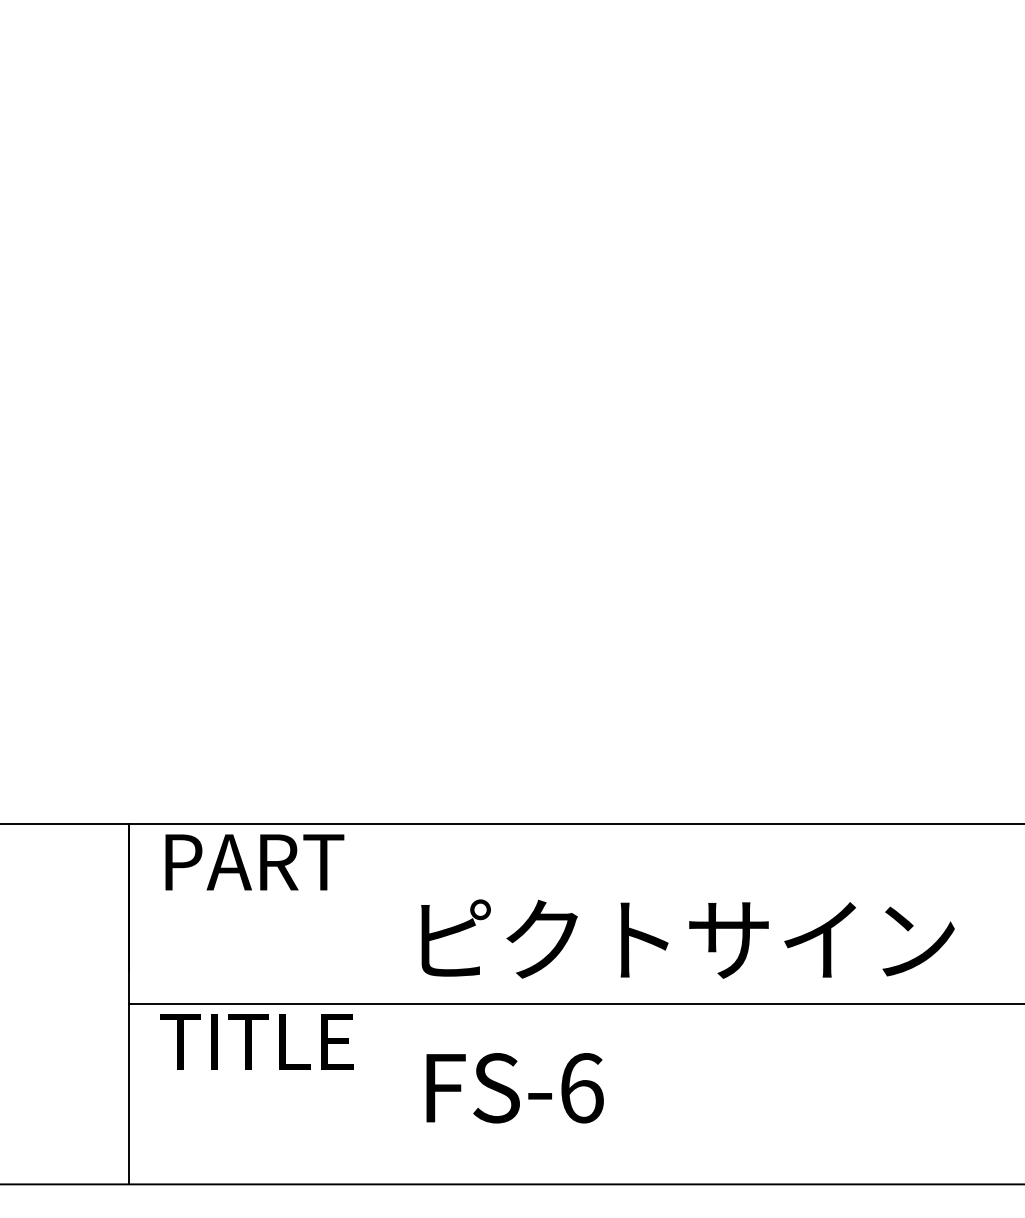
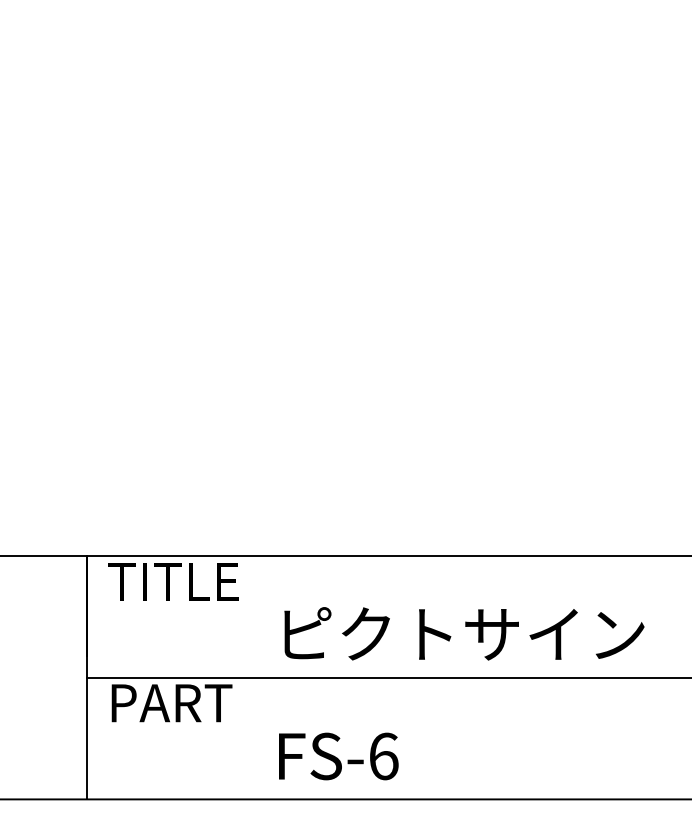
text: (256, 861) -> (173, 581), PART -> TITLE
text: (256, 1042) -> (173, 703), TITLE -> PART
text: (514, 1088) -> (338, 756), moved

